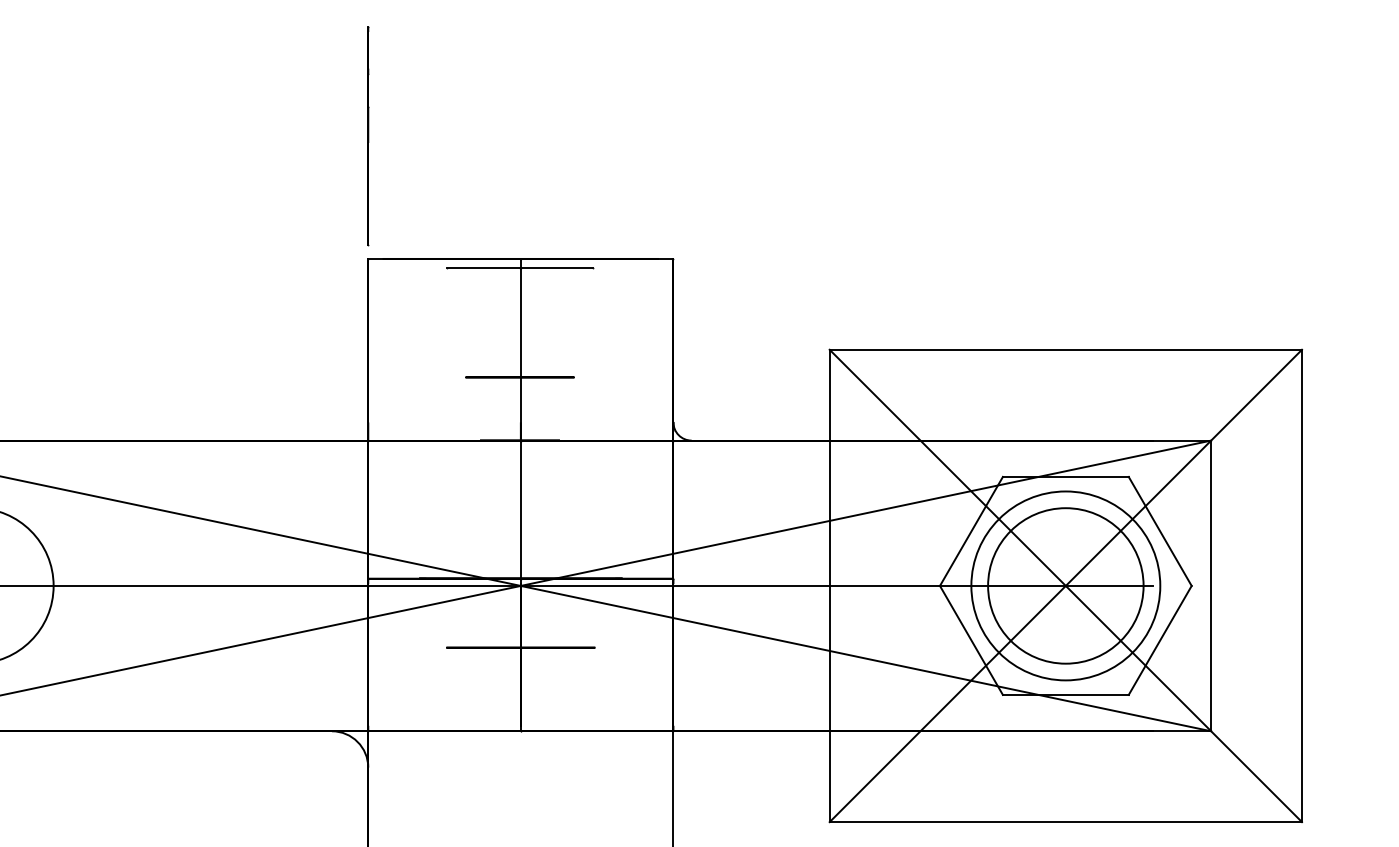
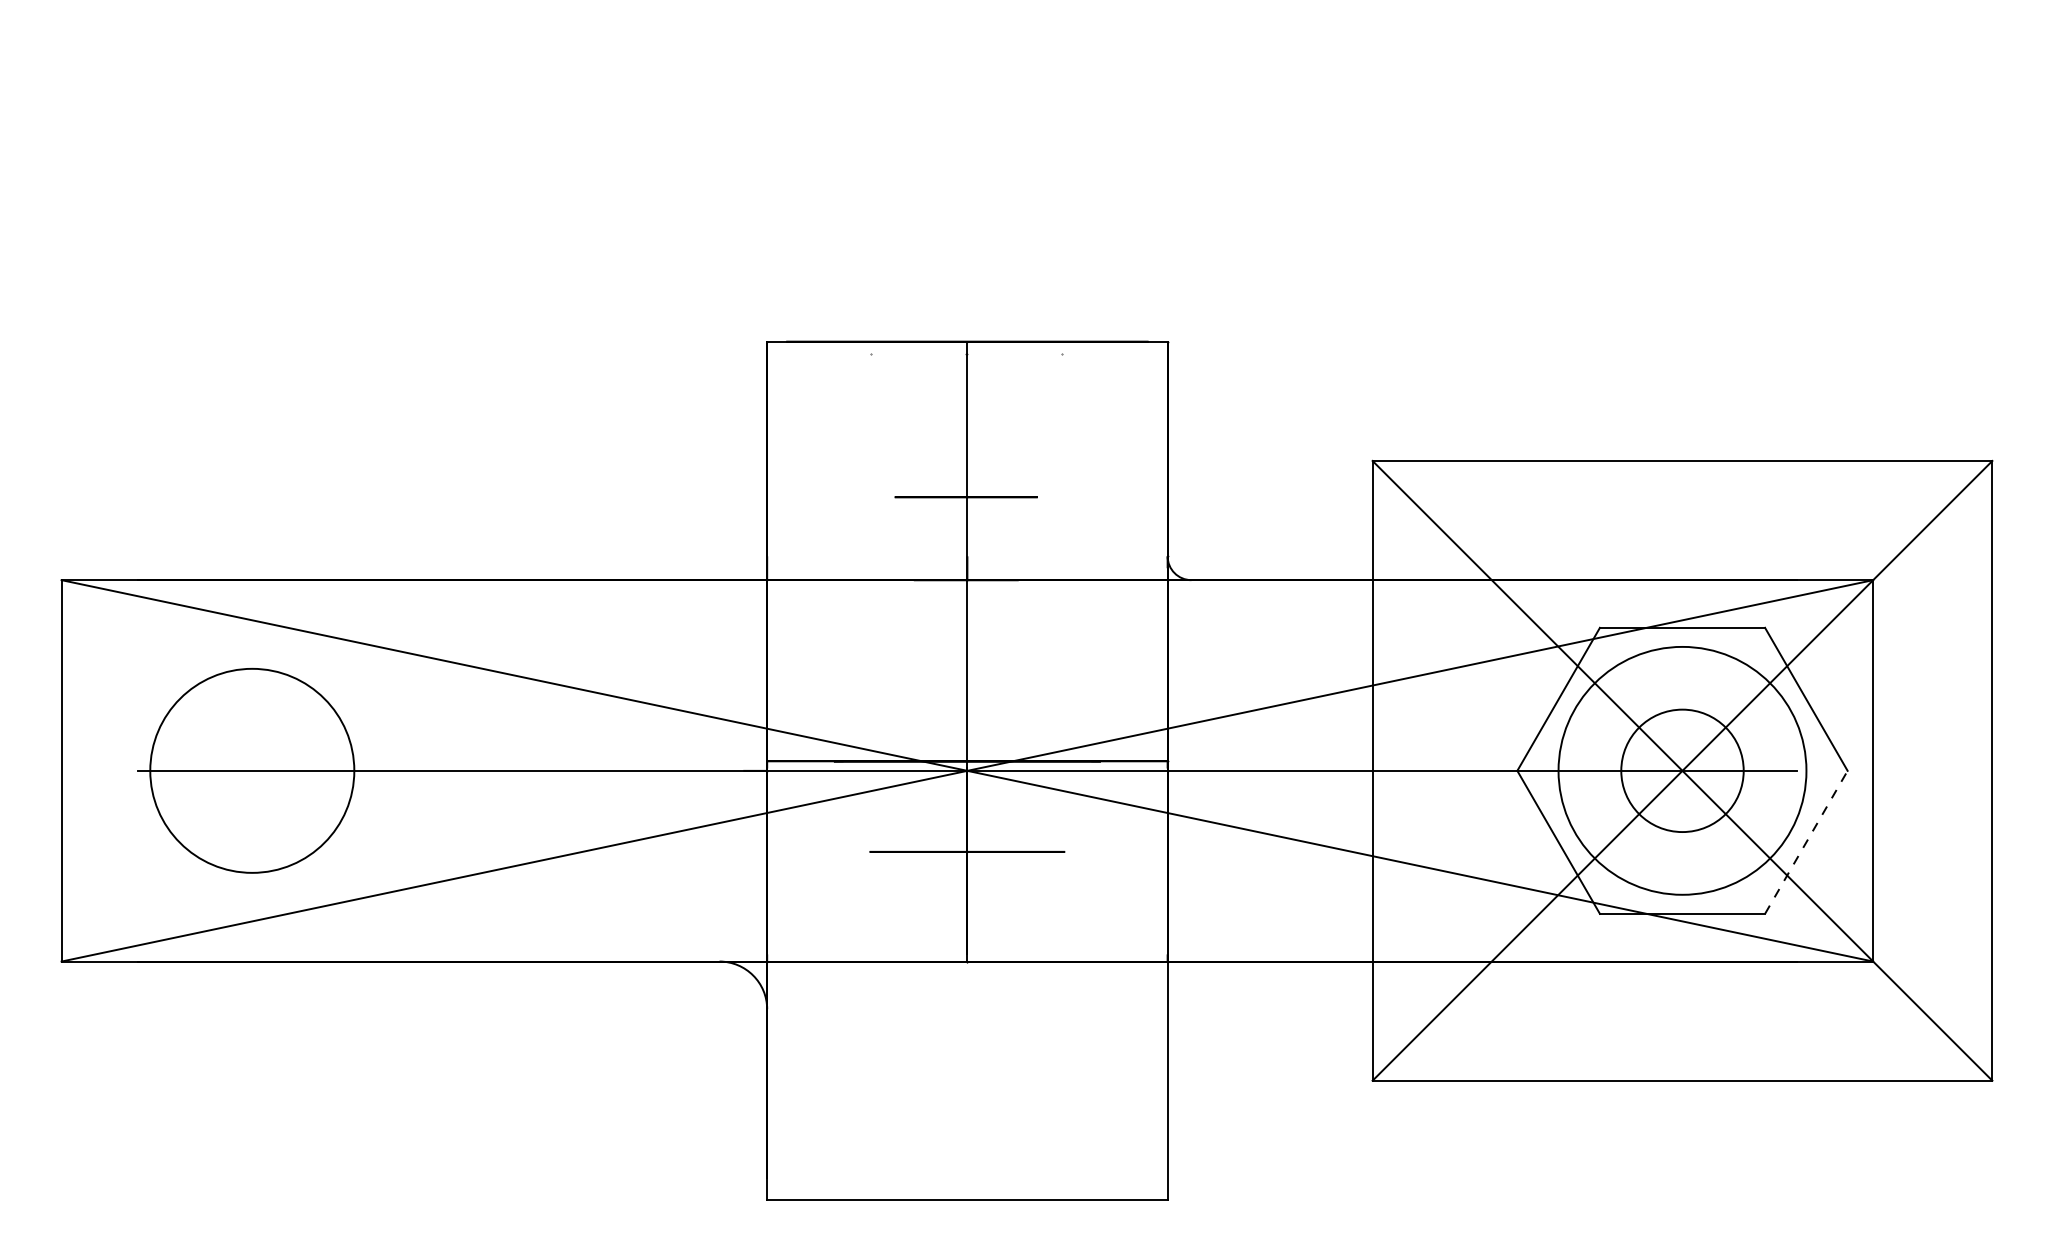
line: (368, 136) -> (767, 180), removed
line: (519, 268) -> (965, 354), removed
circle: (1065, 585) -> (1682, 770), size x0.6
line: (1160, 640) -> (1806, 842), solid -> dashed

